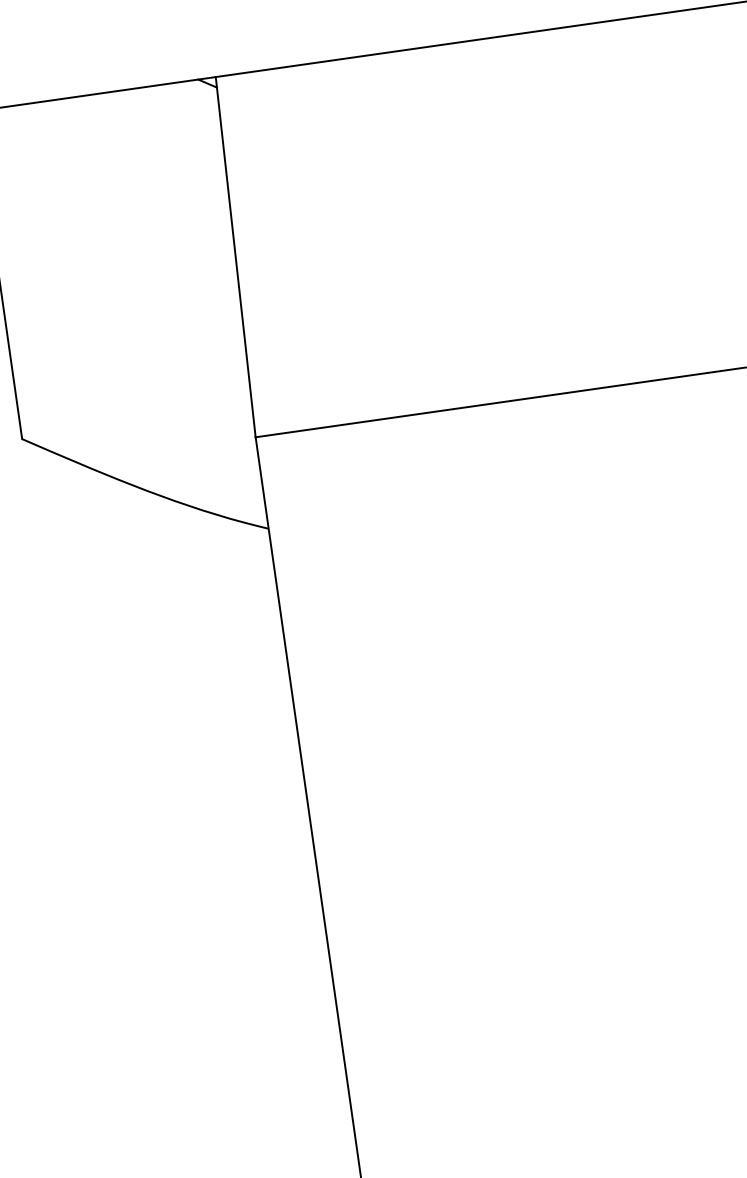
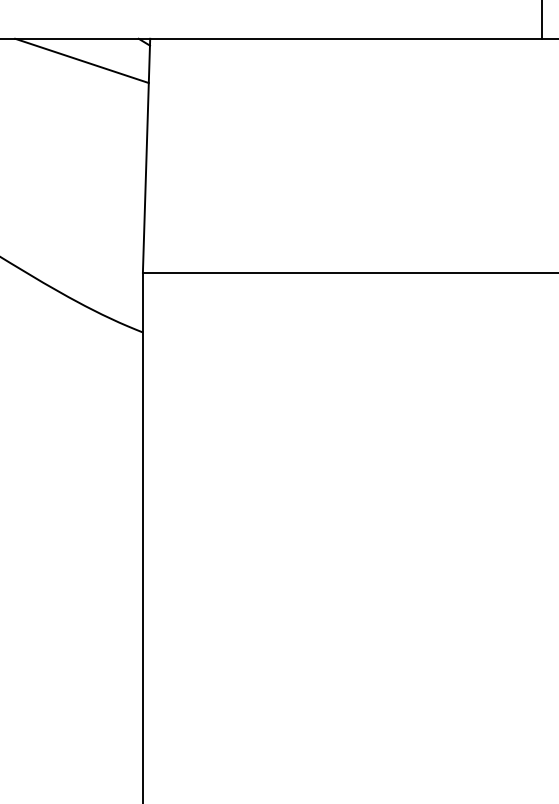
line: (115, 125) -> (81, 60), added

